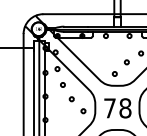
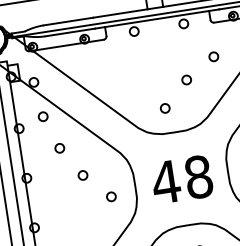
text: (109, 108) -> (165, 182), 78 -> 48

